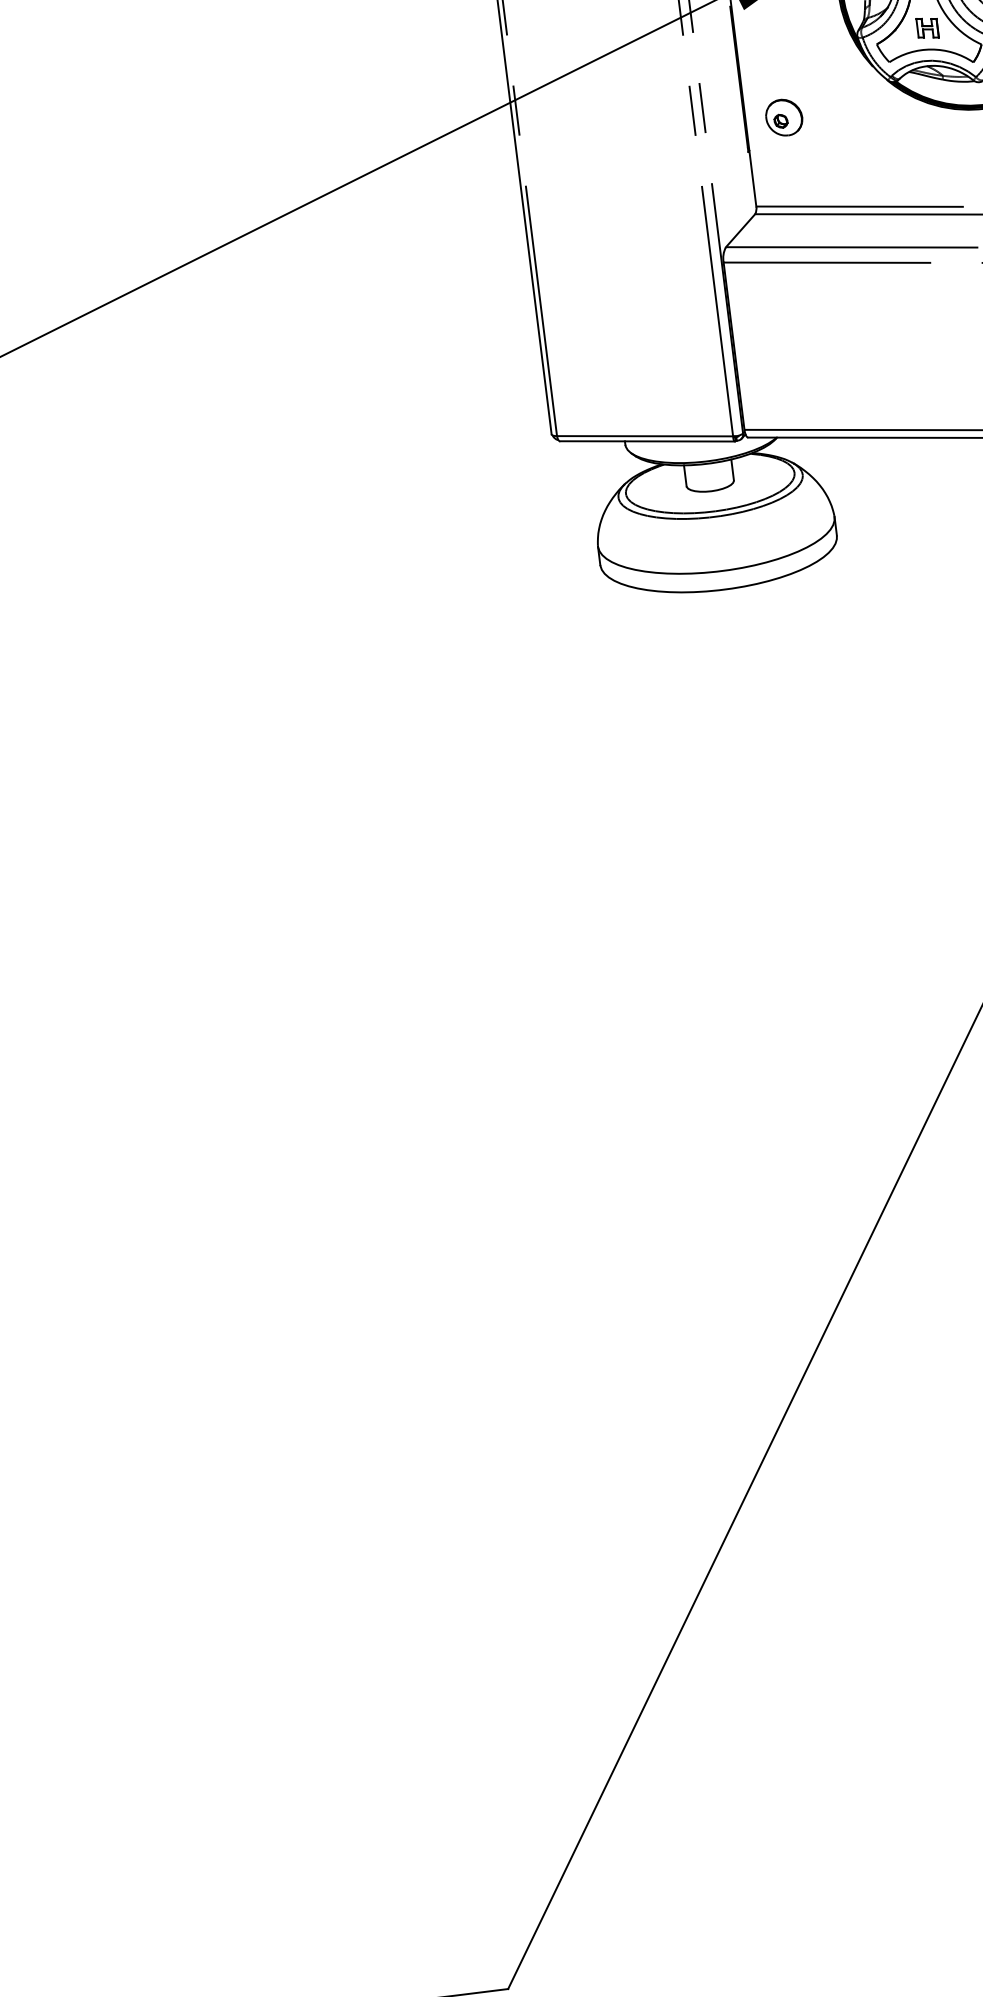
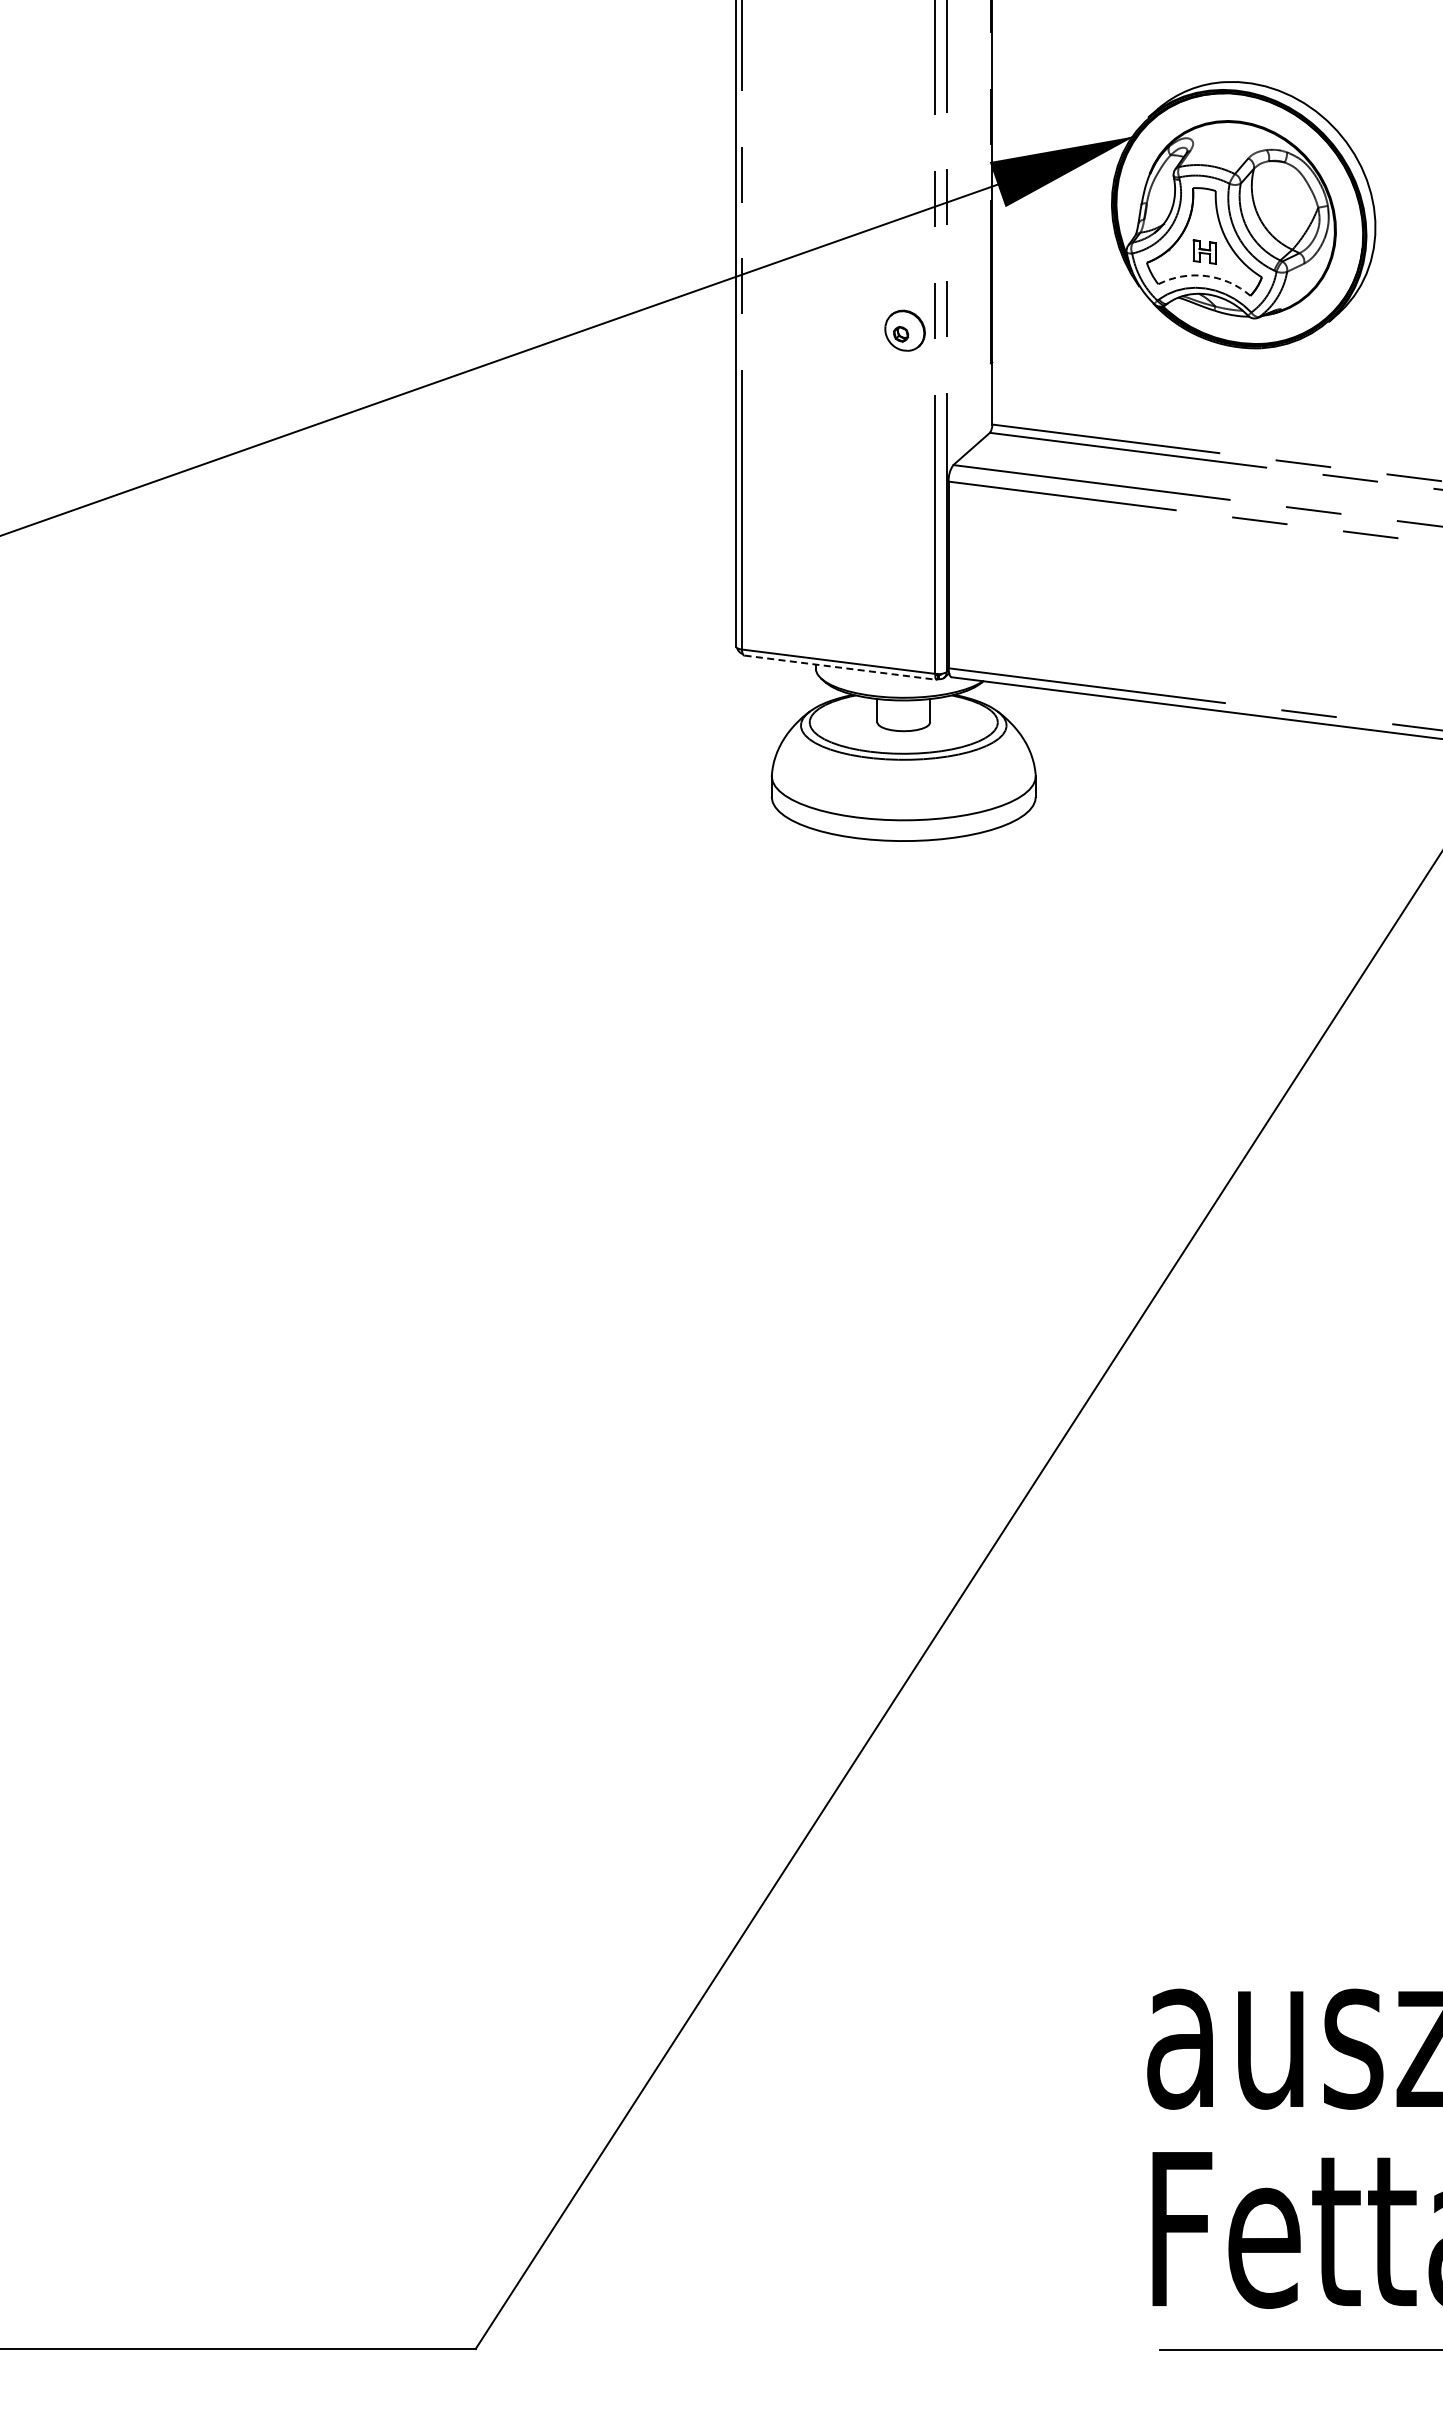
arc: (931, 49) -> (1206, 276), solid -> dashed
part: (783, 117) -> (904, 330), moved
line: (647, 441) -> (840, 667), solid -> dashed

